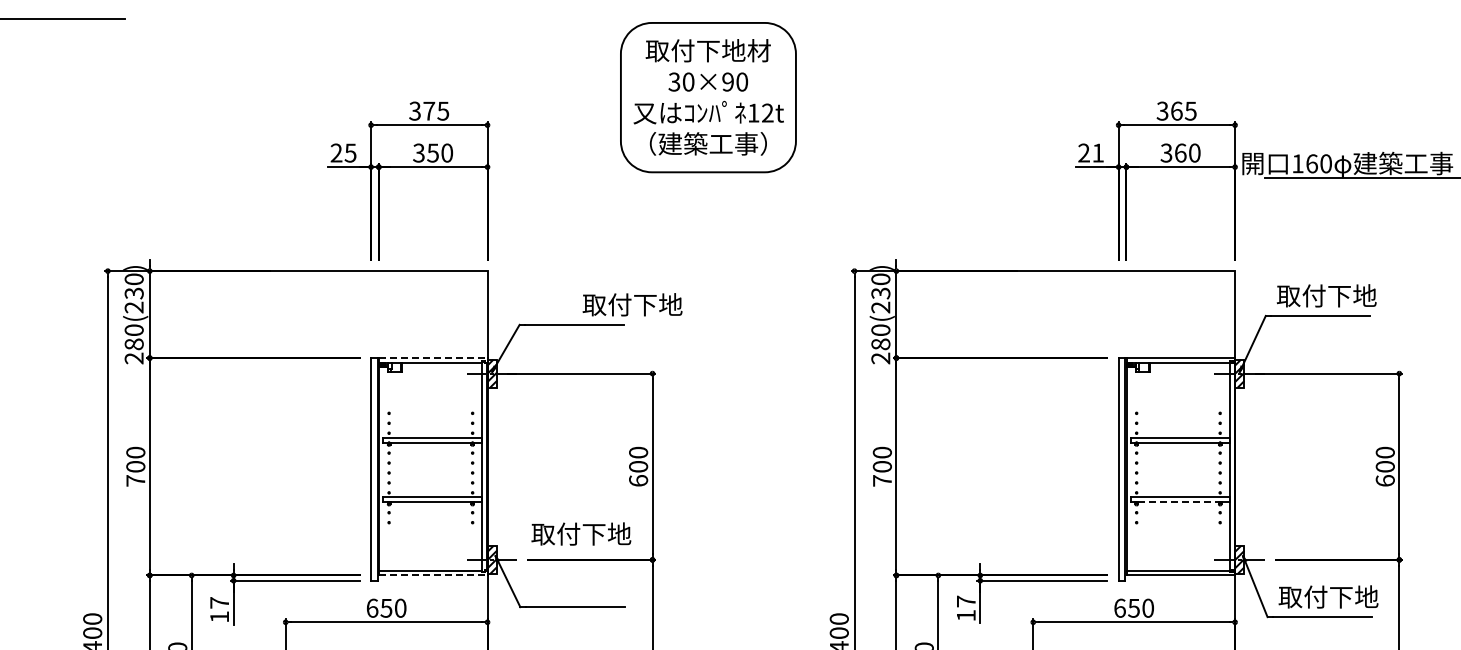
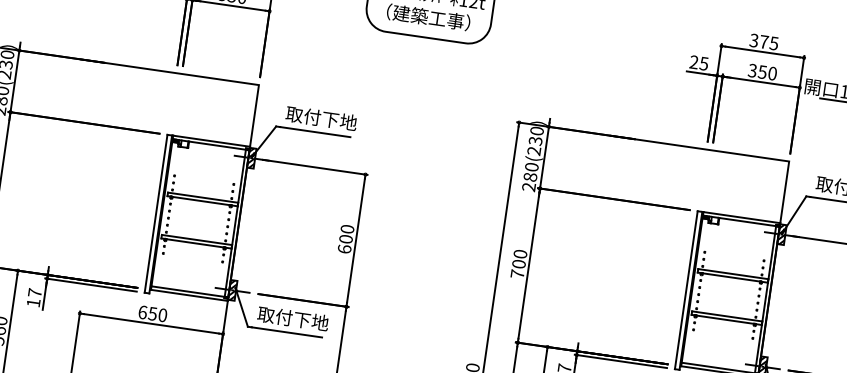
text: (1176, 110) -> (764, 41), 365 -> 375
text: (1097, 152) -> (703, 63), 21 -> 25
text: (1180, 152) -> (762, 71), 360 -> 350
text: (632, 304) -> (321, 118), moved
line: (433, 358) -> (211, 141), dashed -> solid
line: (1178, 502) -> (725, 319), dashed -> solid
text: (581, 533) -> (293, 318), moved
line: (433, 575) -> (189, 295), dashed -> solid

